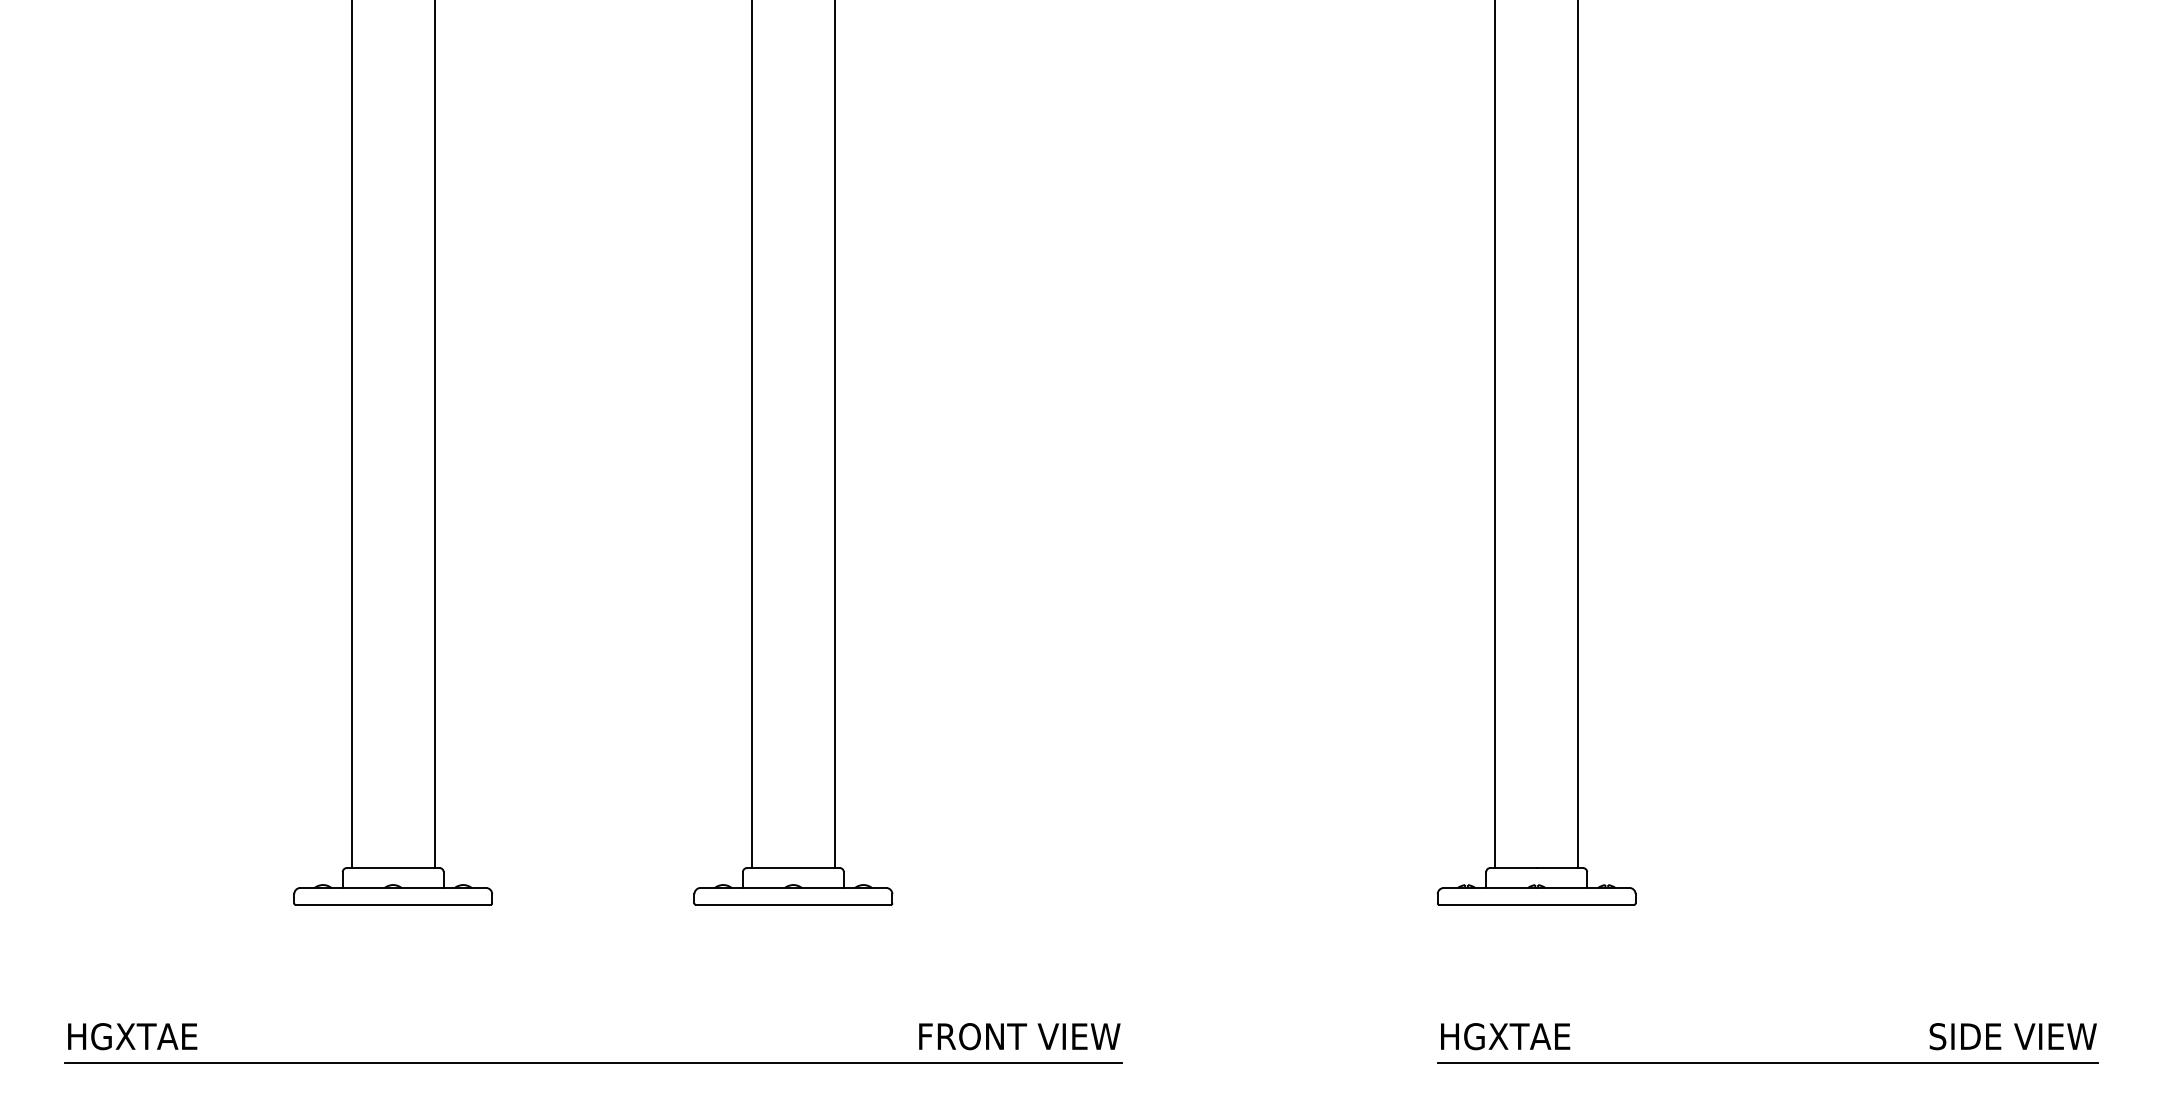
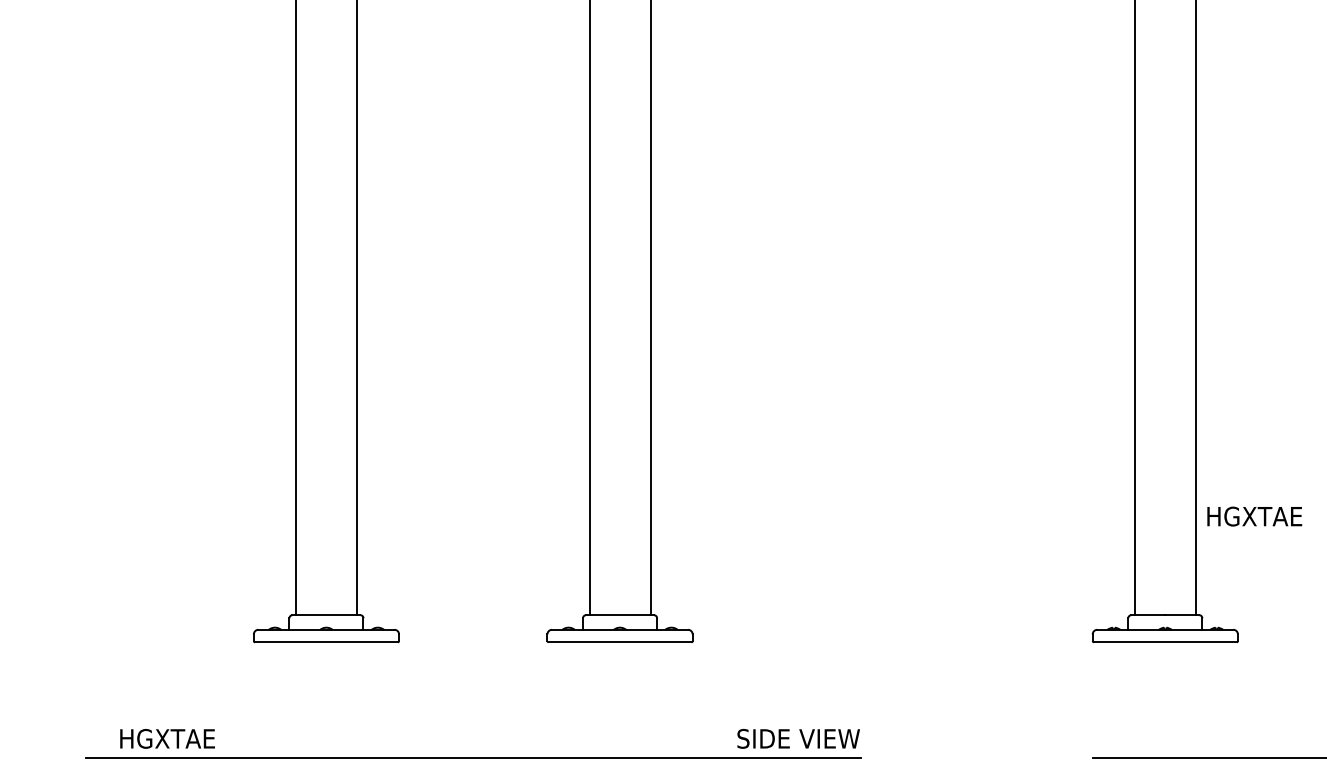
text: (132, 1036) -> (167, 738), moved
text: (973, 1036) -> (752, 738), FRONT VIEW -> SIDE VIEW
text: (1505, 1036) -> (1254, 516), moved

